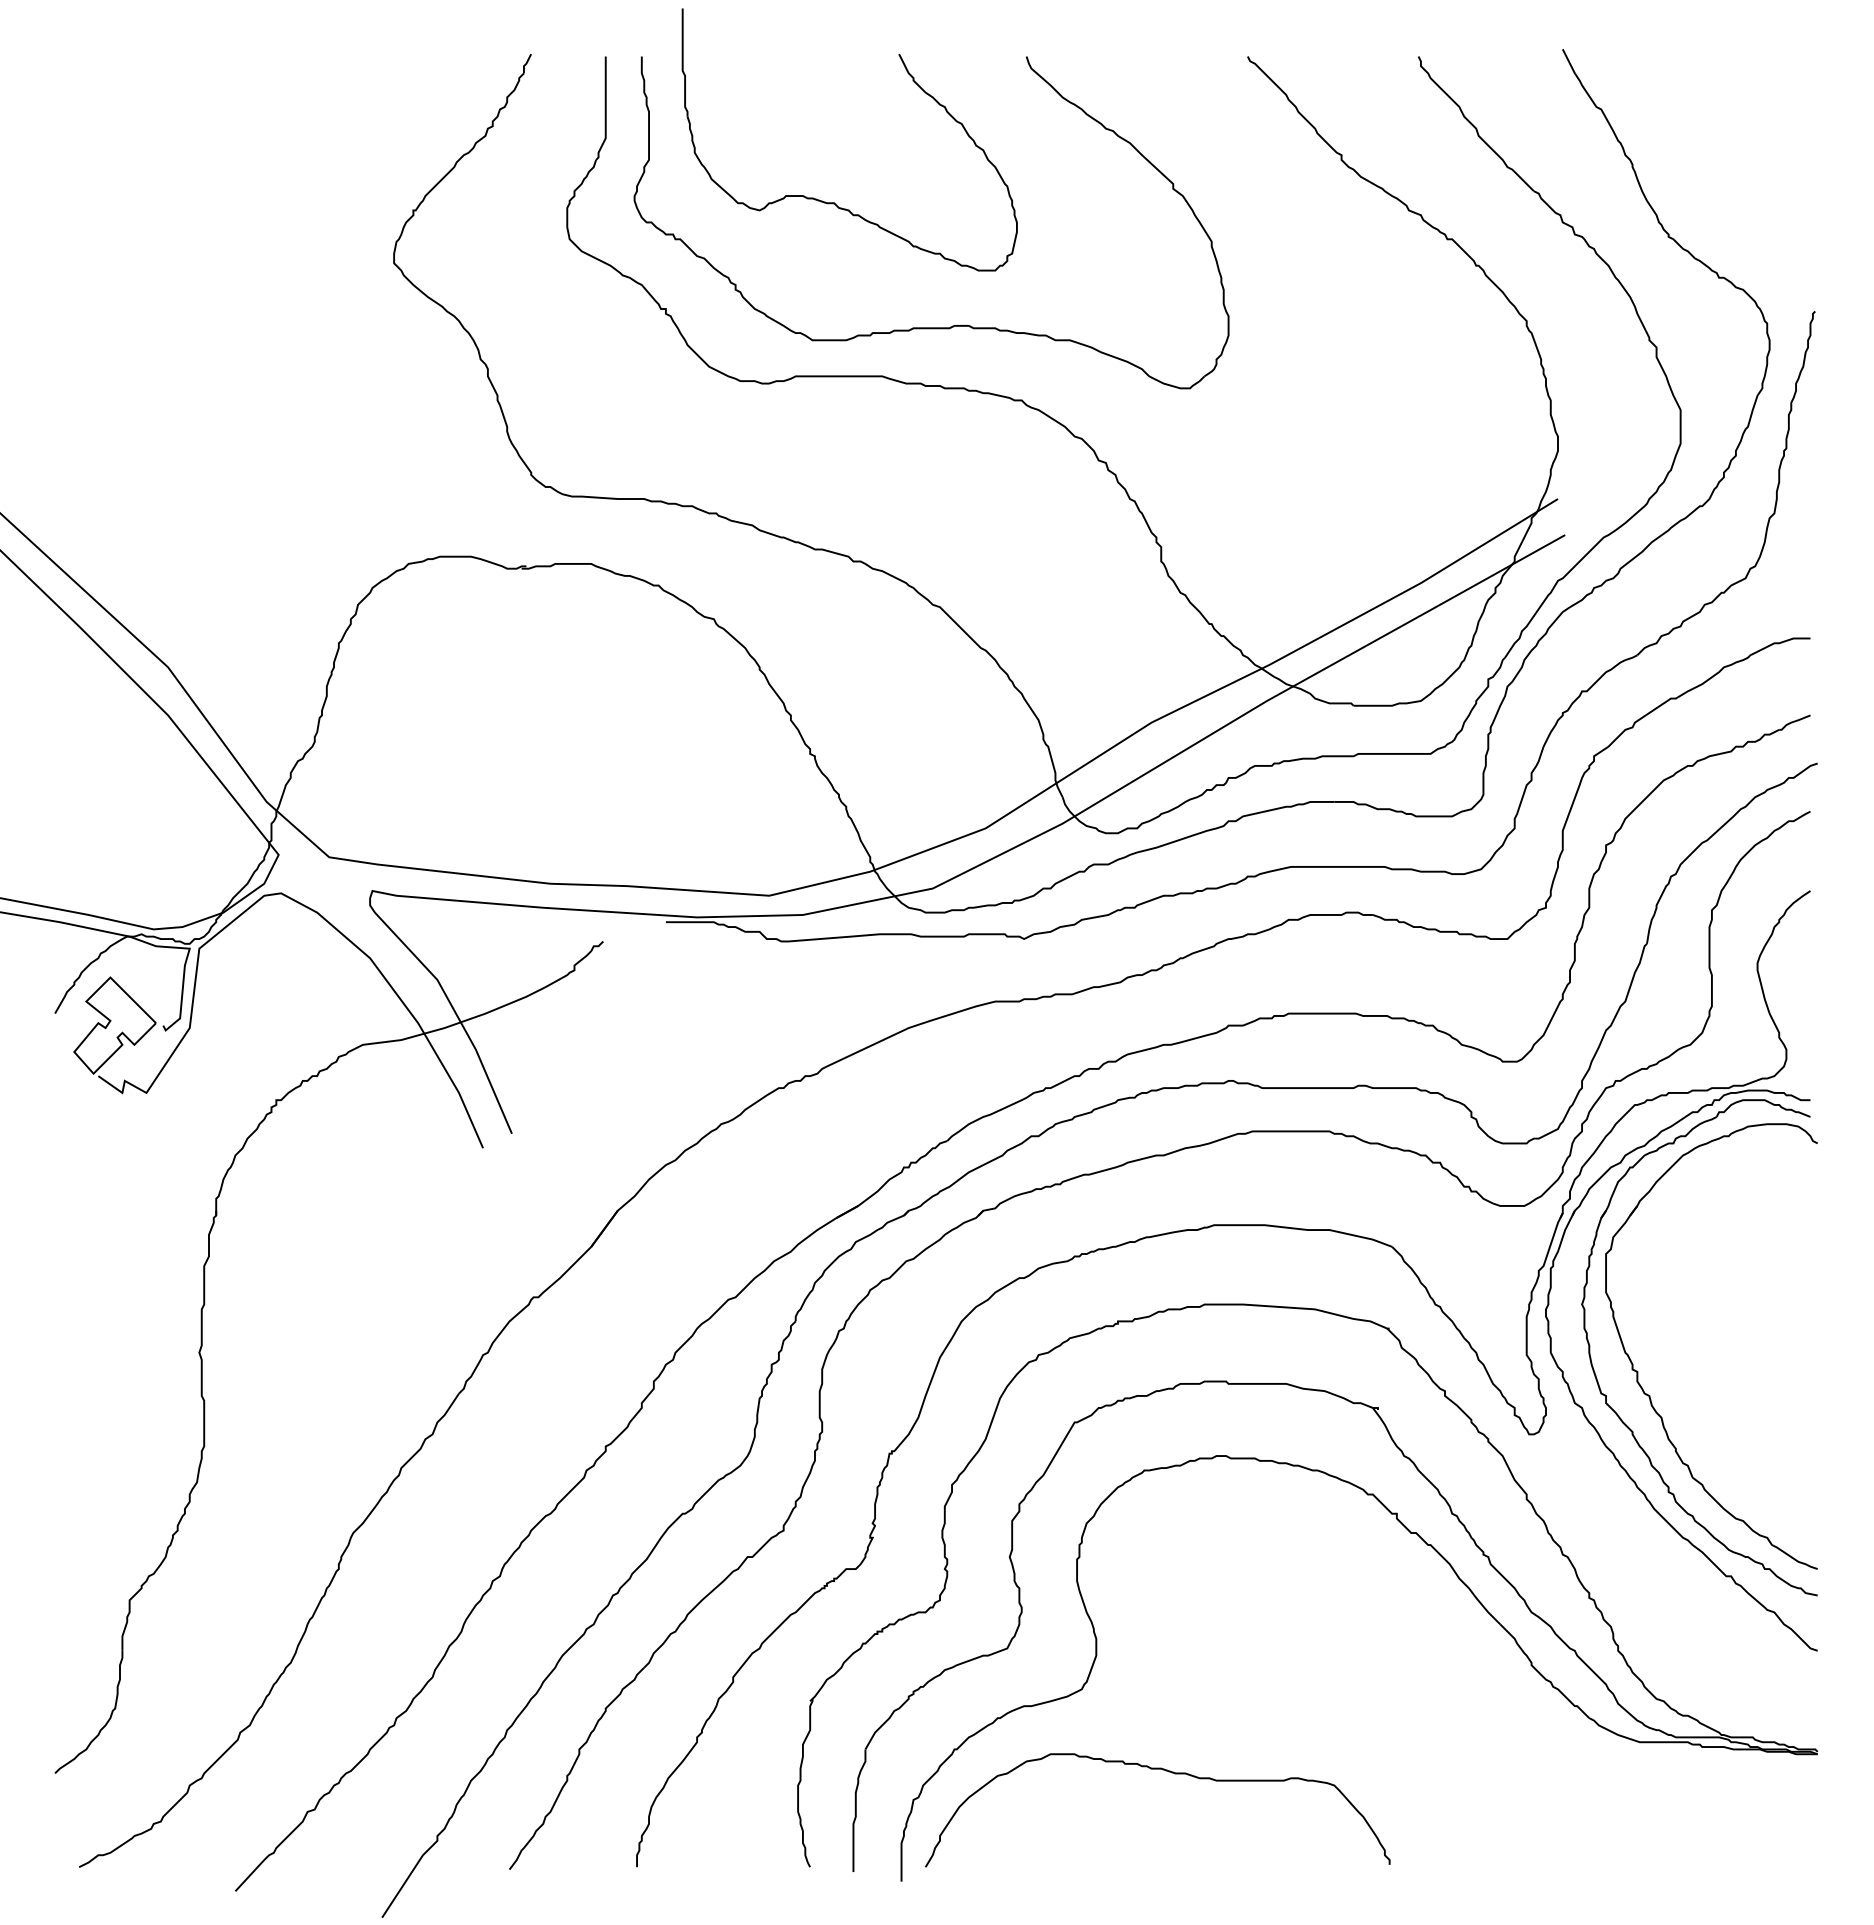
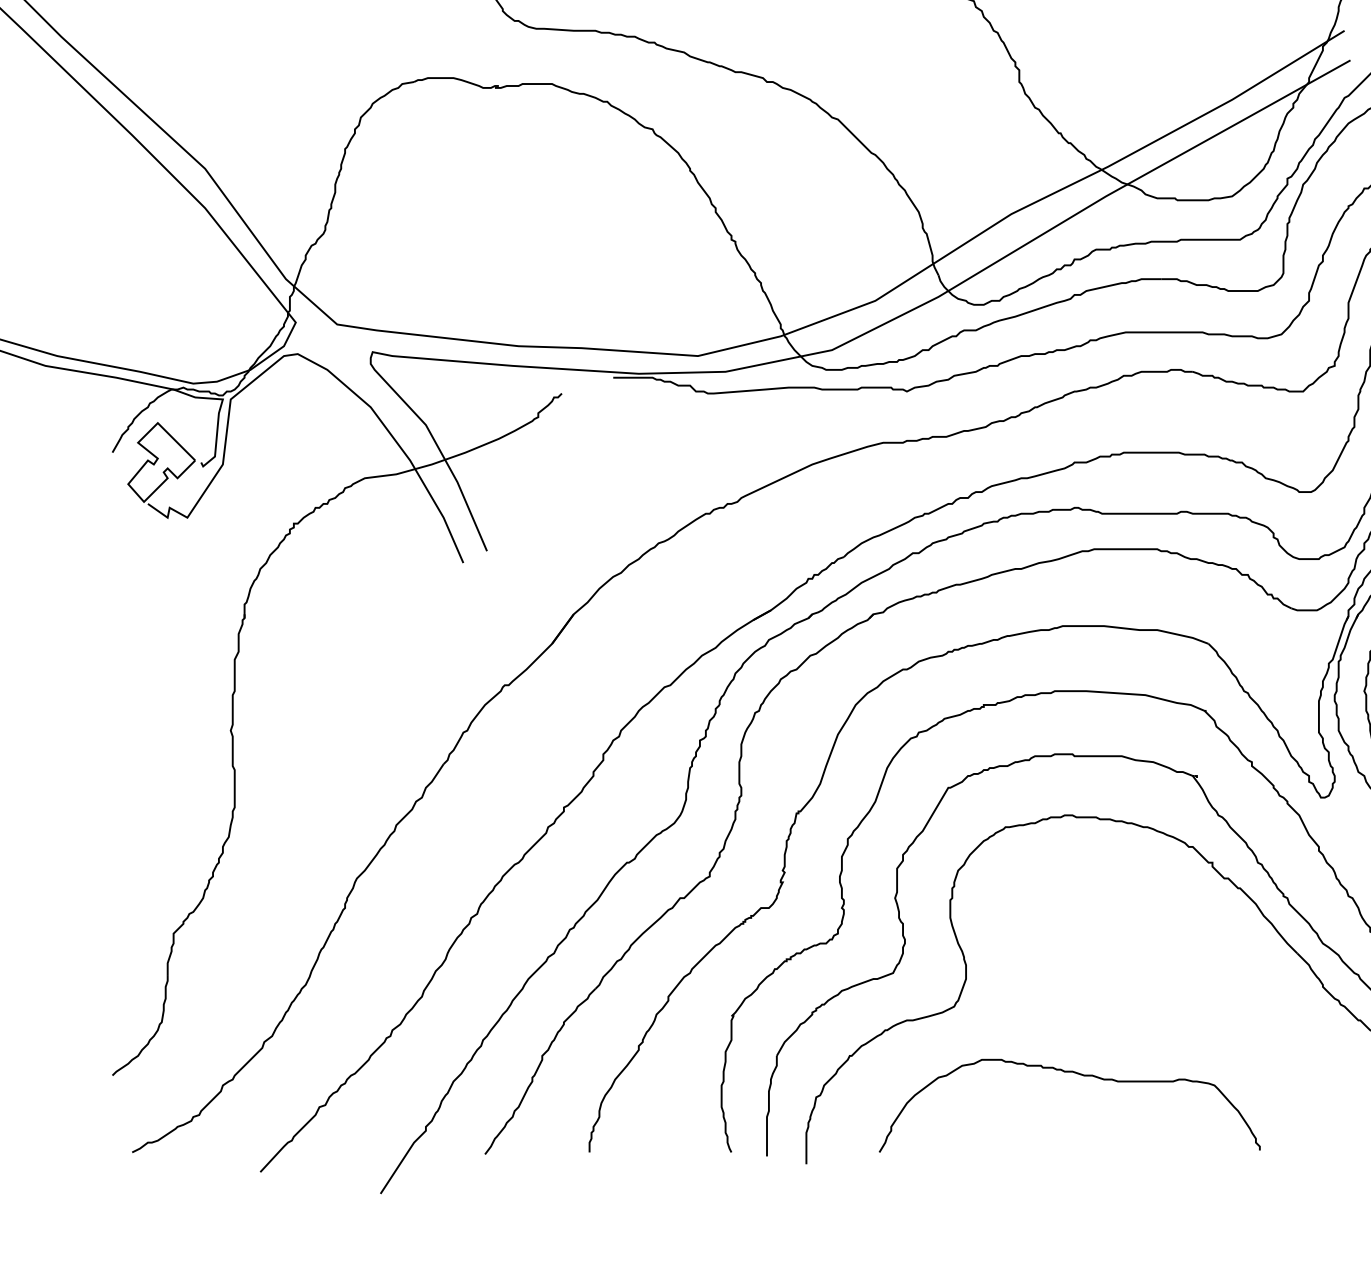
curve: (1169, 1772) -> (1079, 1074), moved

